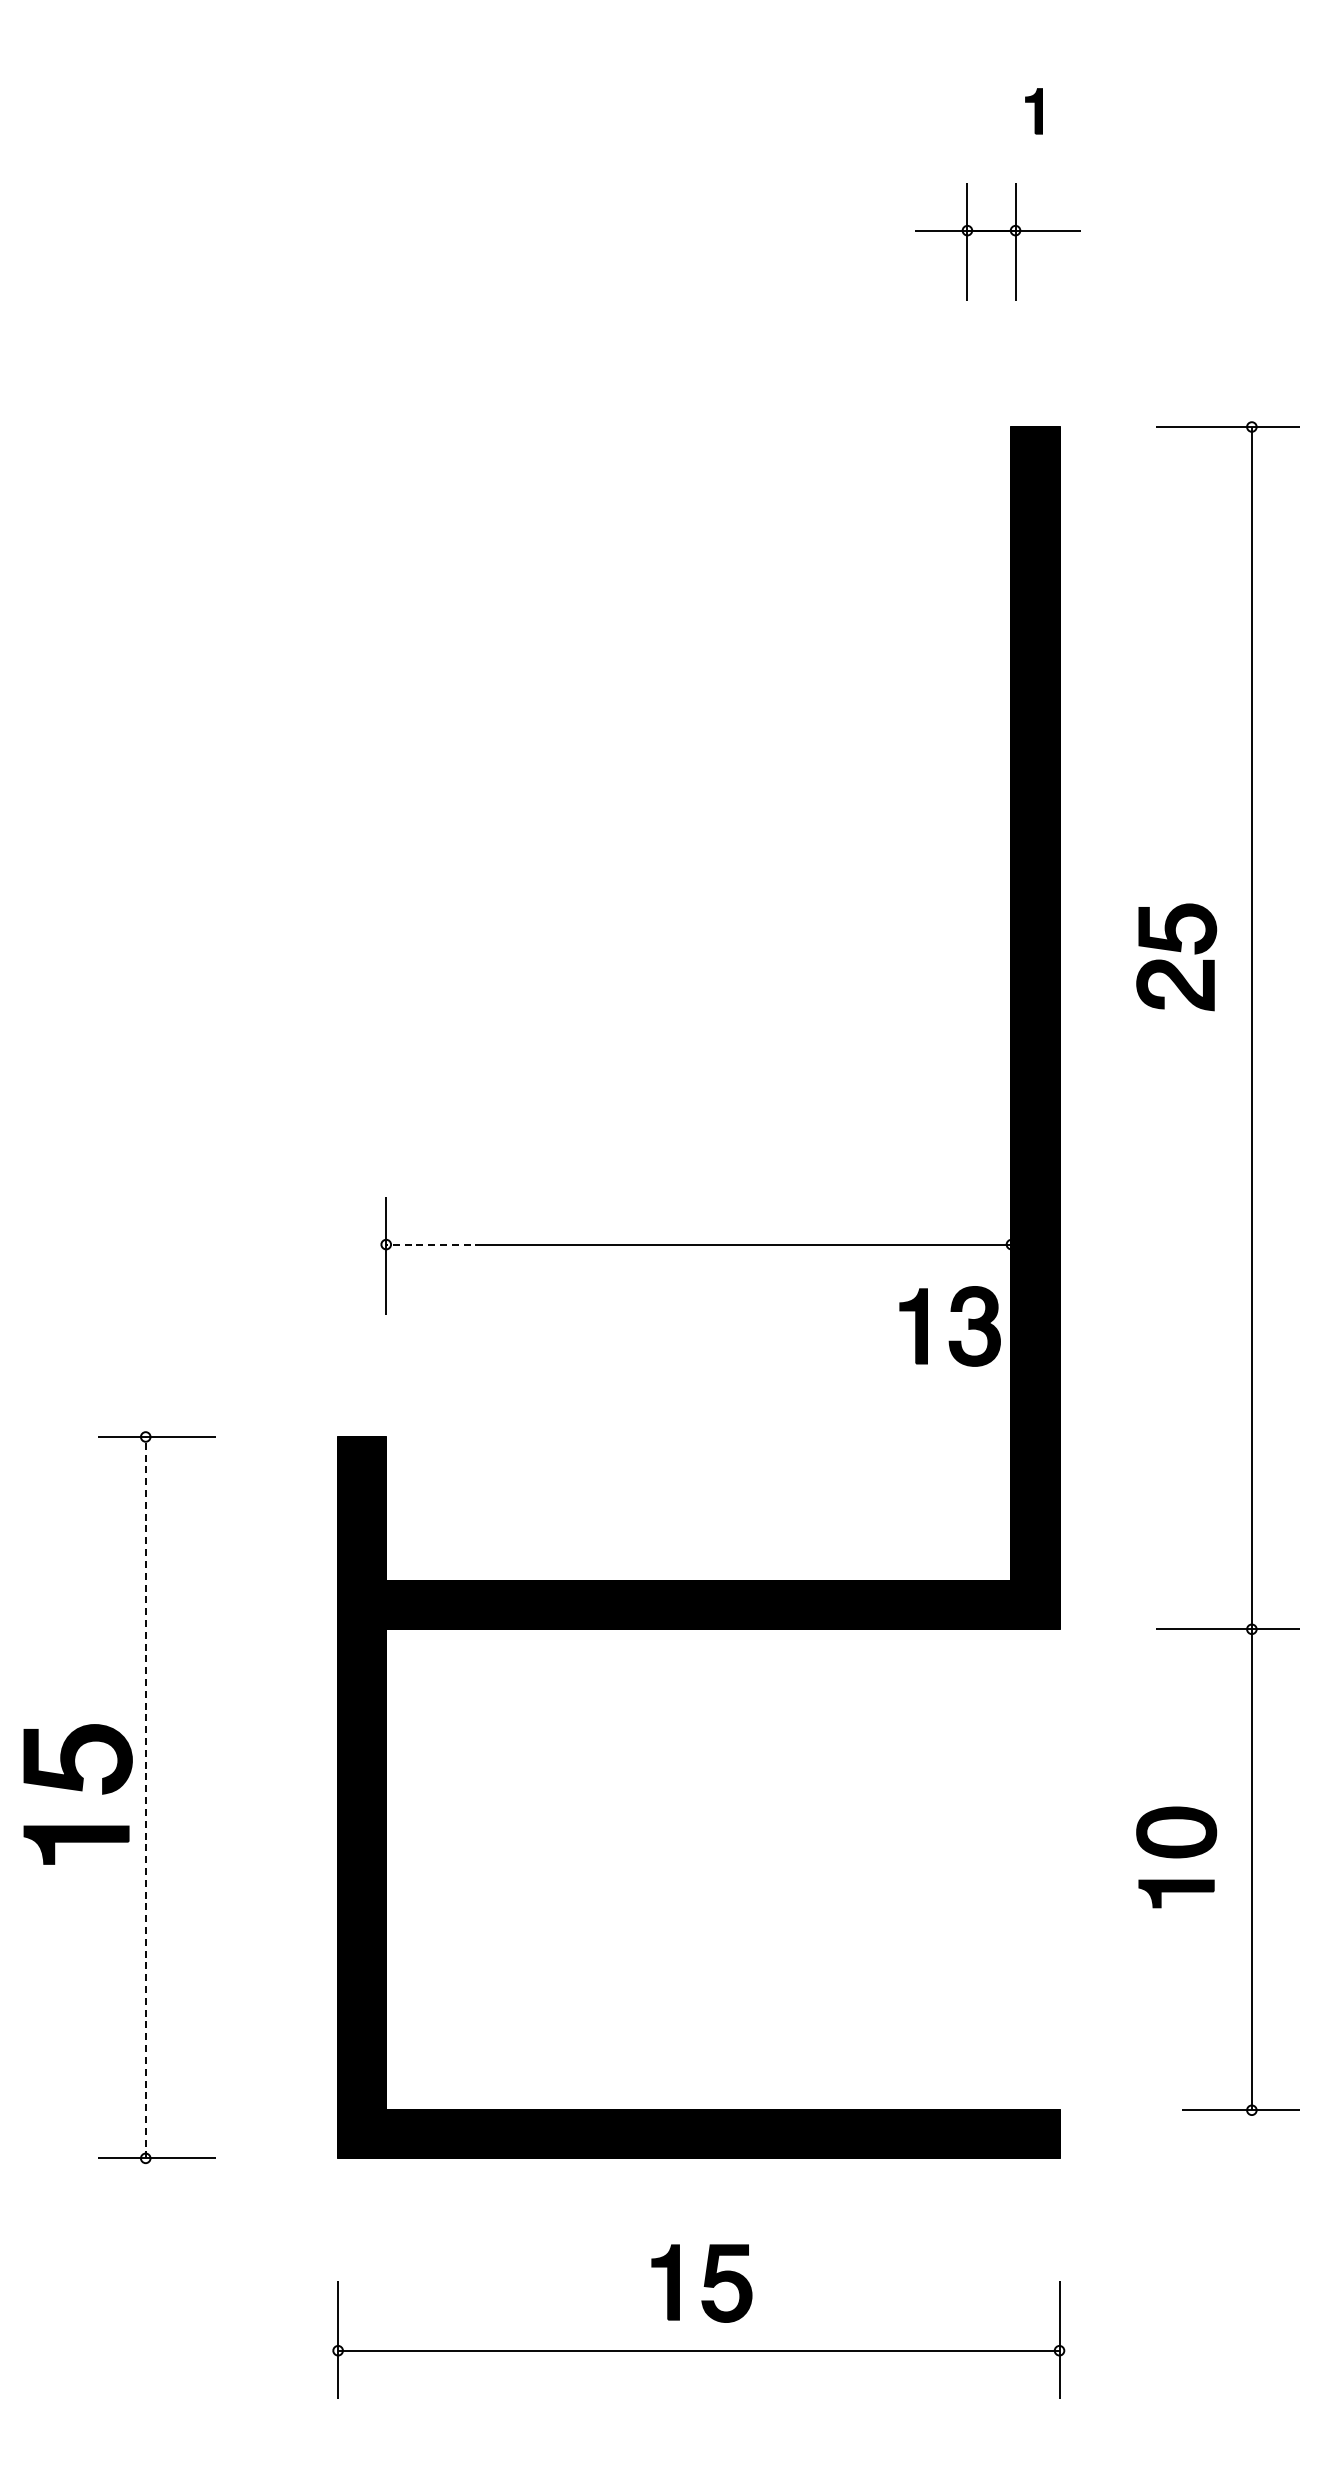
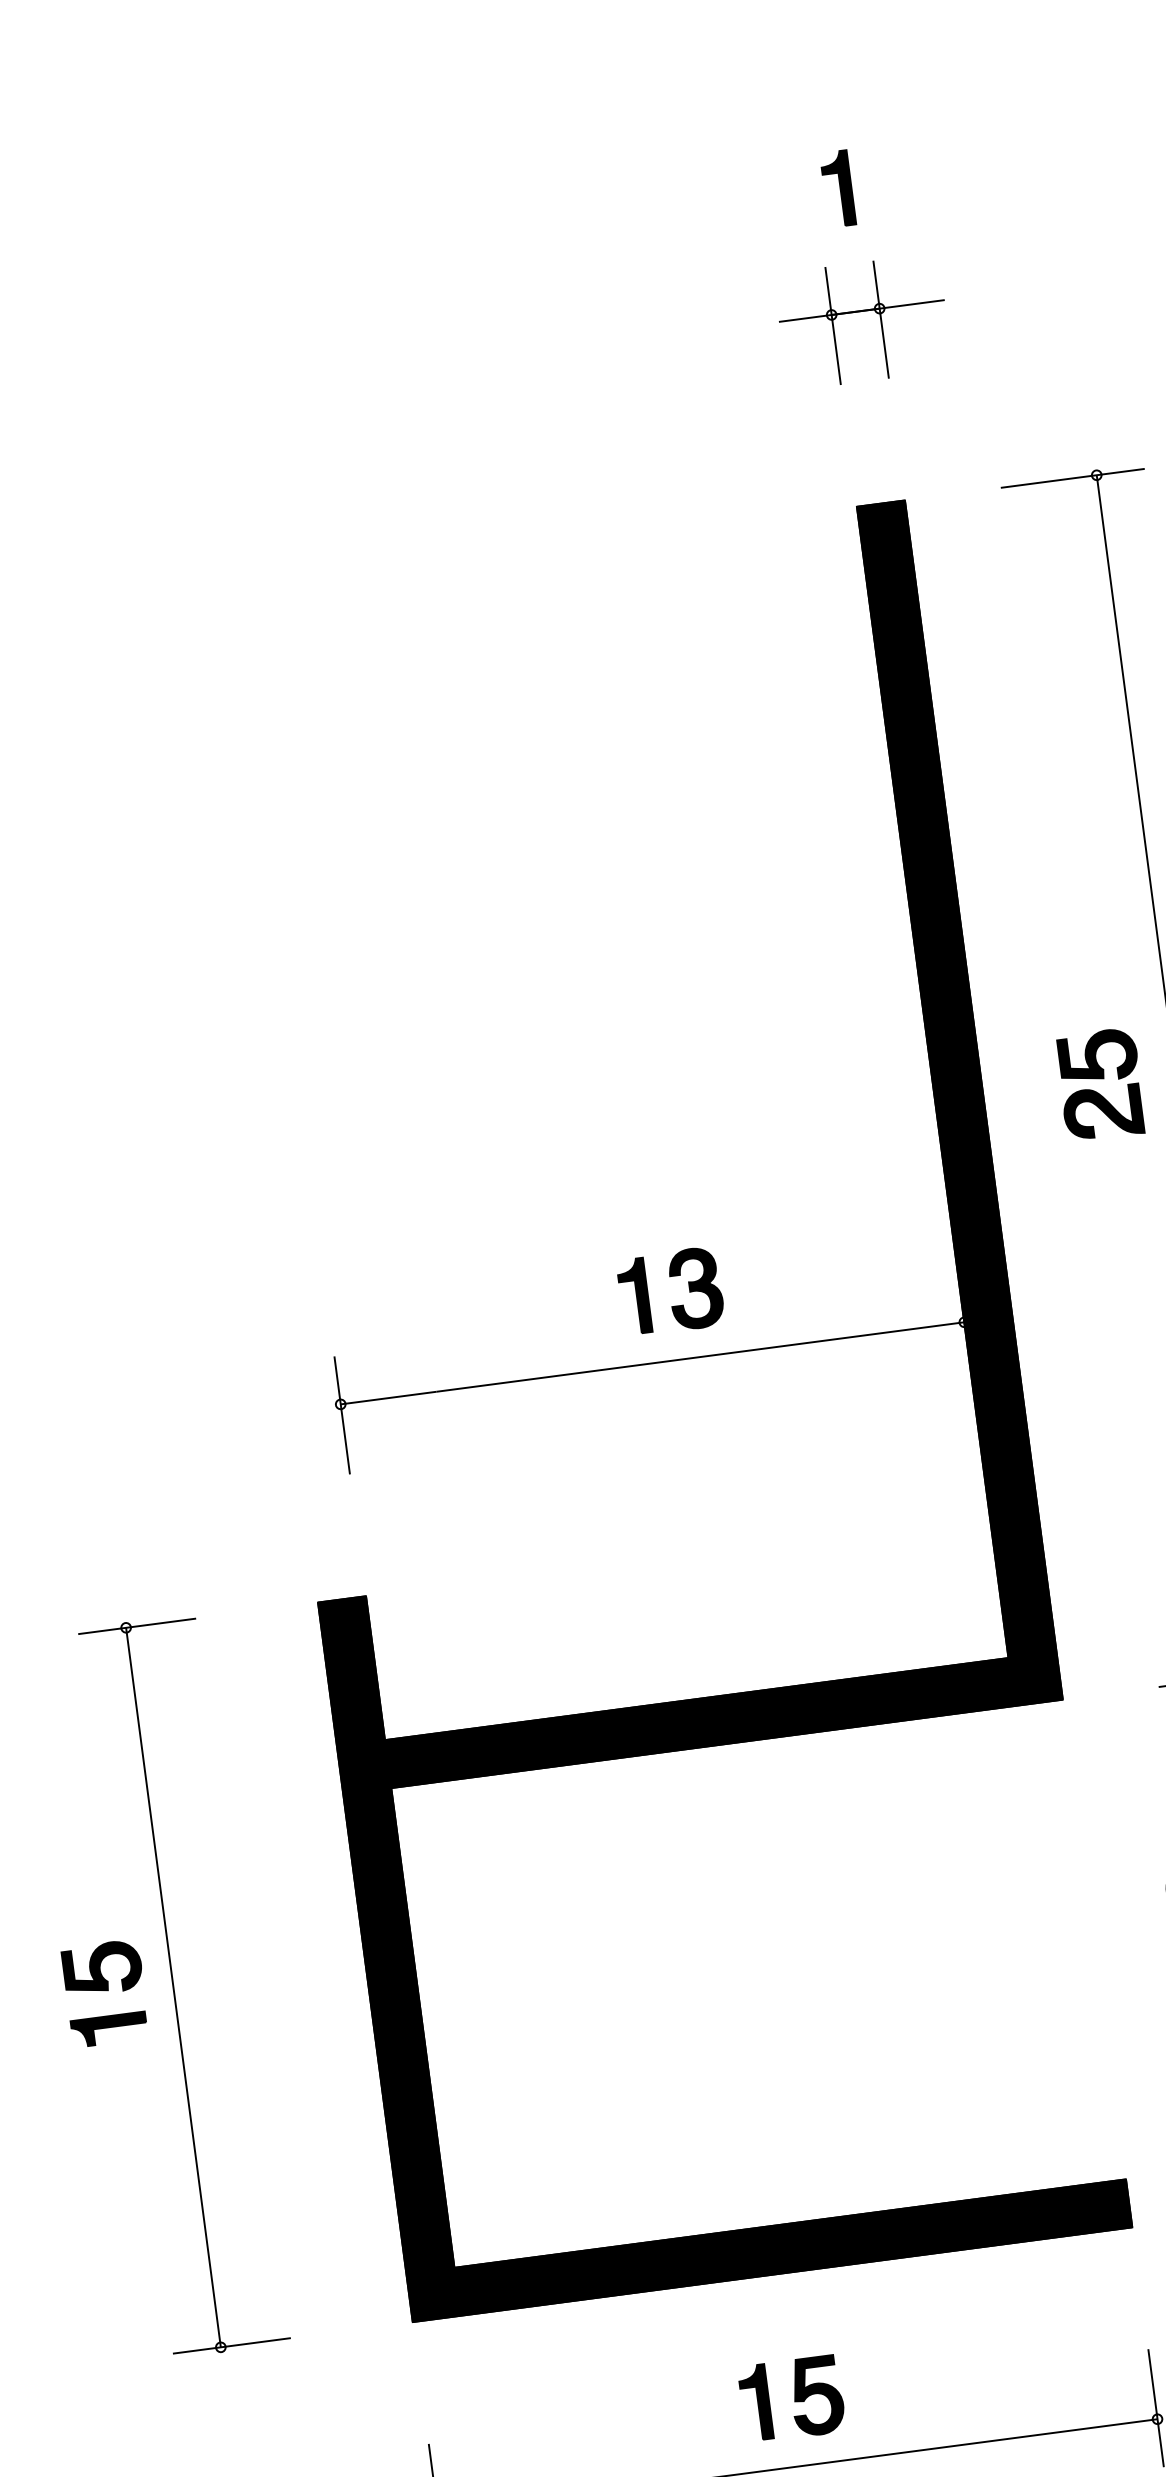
part: (1033, 111) -> (837, 189), size x1.67
part: (997, 231) -> (861, 311), moved
part: (1176, 957) -> (1100, 1085), moved
line: (433, 1244) -> (387, 1398), dashed -> solid
part: (949, 1340) -> (672, 1305), moved
part: (78, 1794) -> (106, 1993), size x0.71
line: (145, 1797) -> (173, 1987), dashed -> solid

